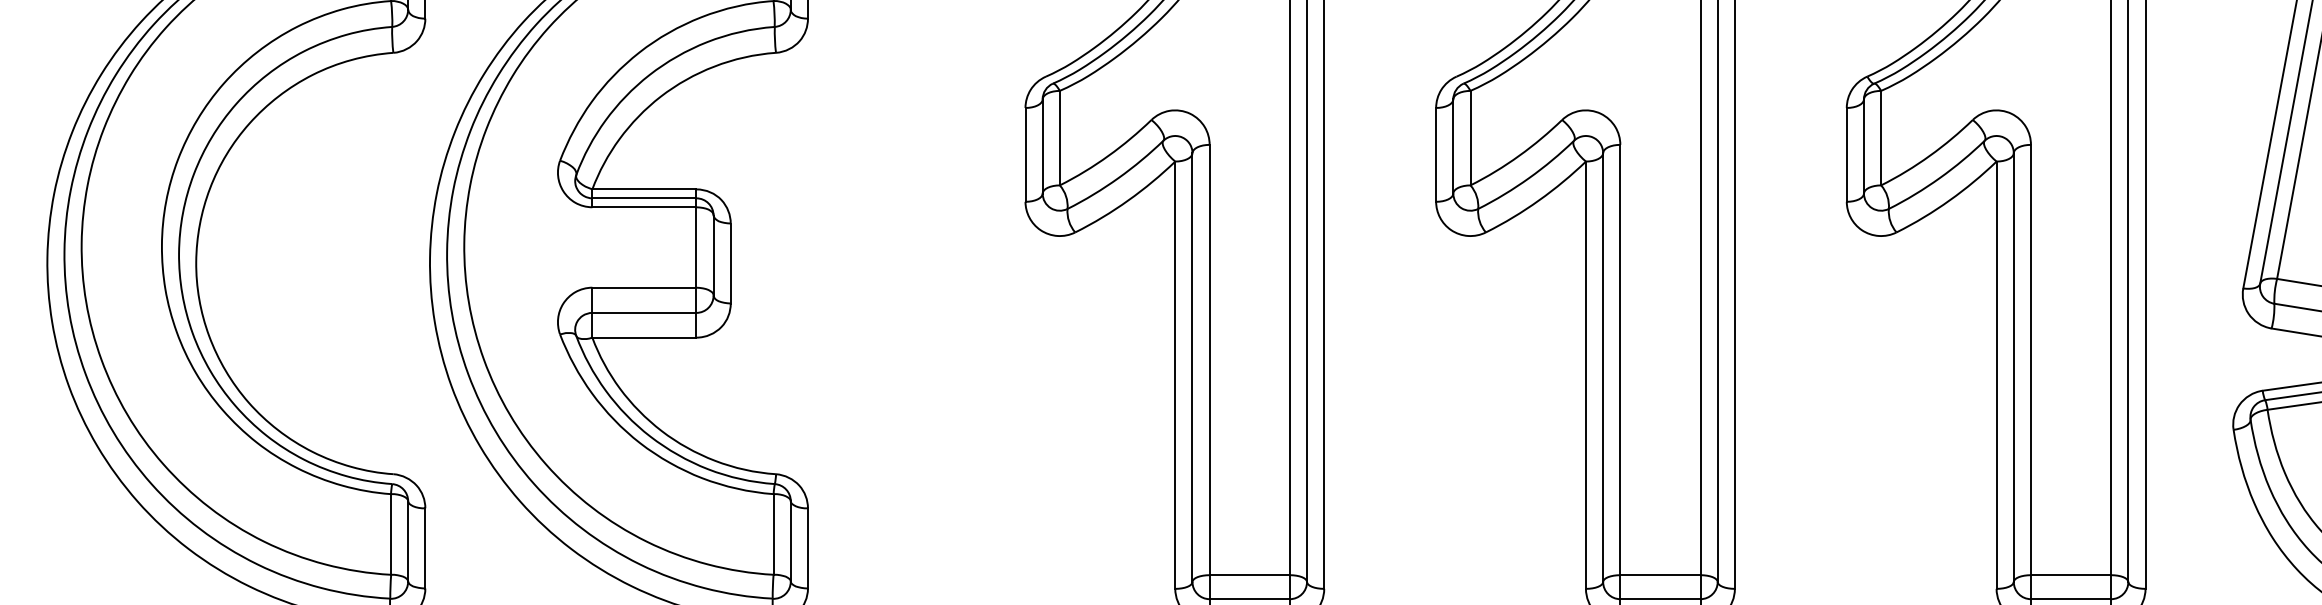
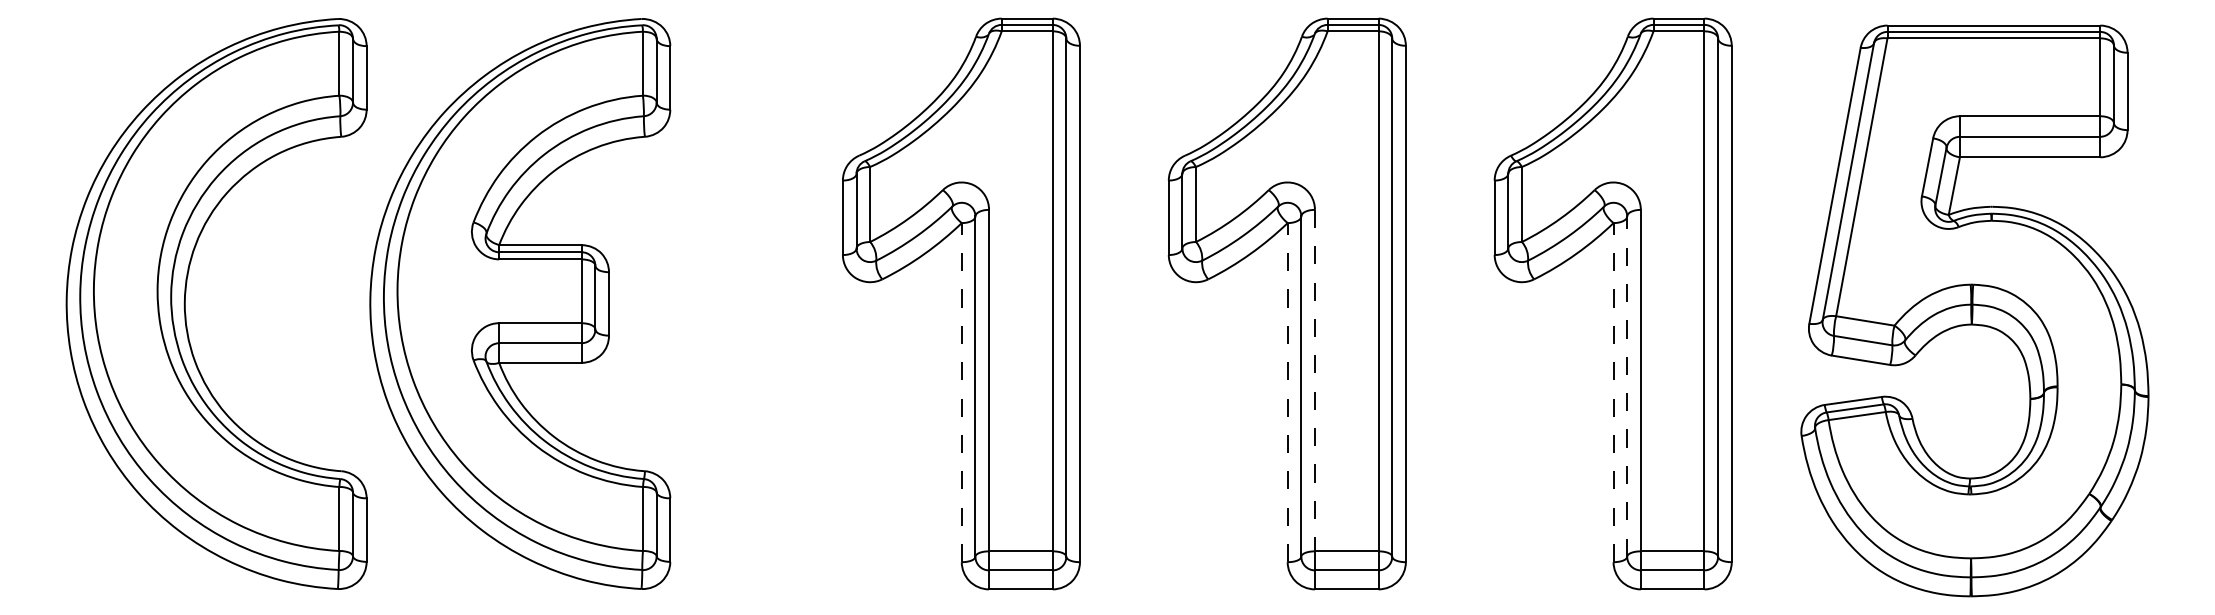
line: (1619, 359) -> (1314, 380), solid -> dashed
line: (2014, 367) -> (1627, 386), solid -> dashed
line: (1174, 375) -> (961, 392), solid -> dashed
line: (1585, 375) -> (1287, 392), solid -> dashed
line: (1996, 375) -> (1613, 392), solid -> dashed

